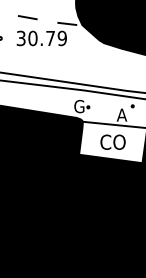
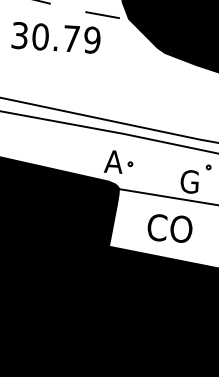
text: (78, 106) -> (113, 161), G -> A
text: (121, 114) -> (187, 180), A -> G

